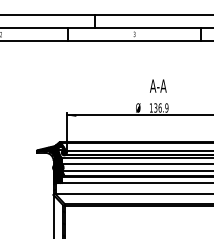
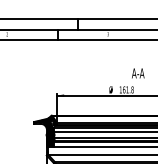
text: (158, 85) -> (138, 72), moved
text: (161, 107) -> (128, 89), 136.9 -> 161.8

